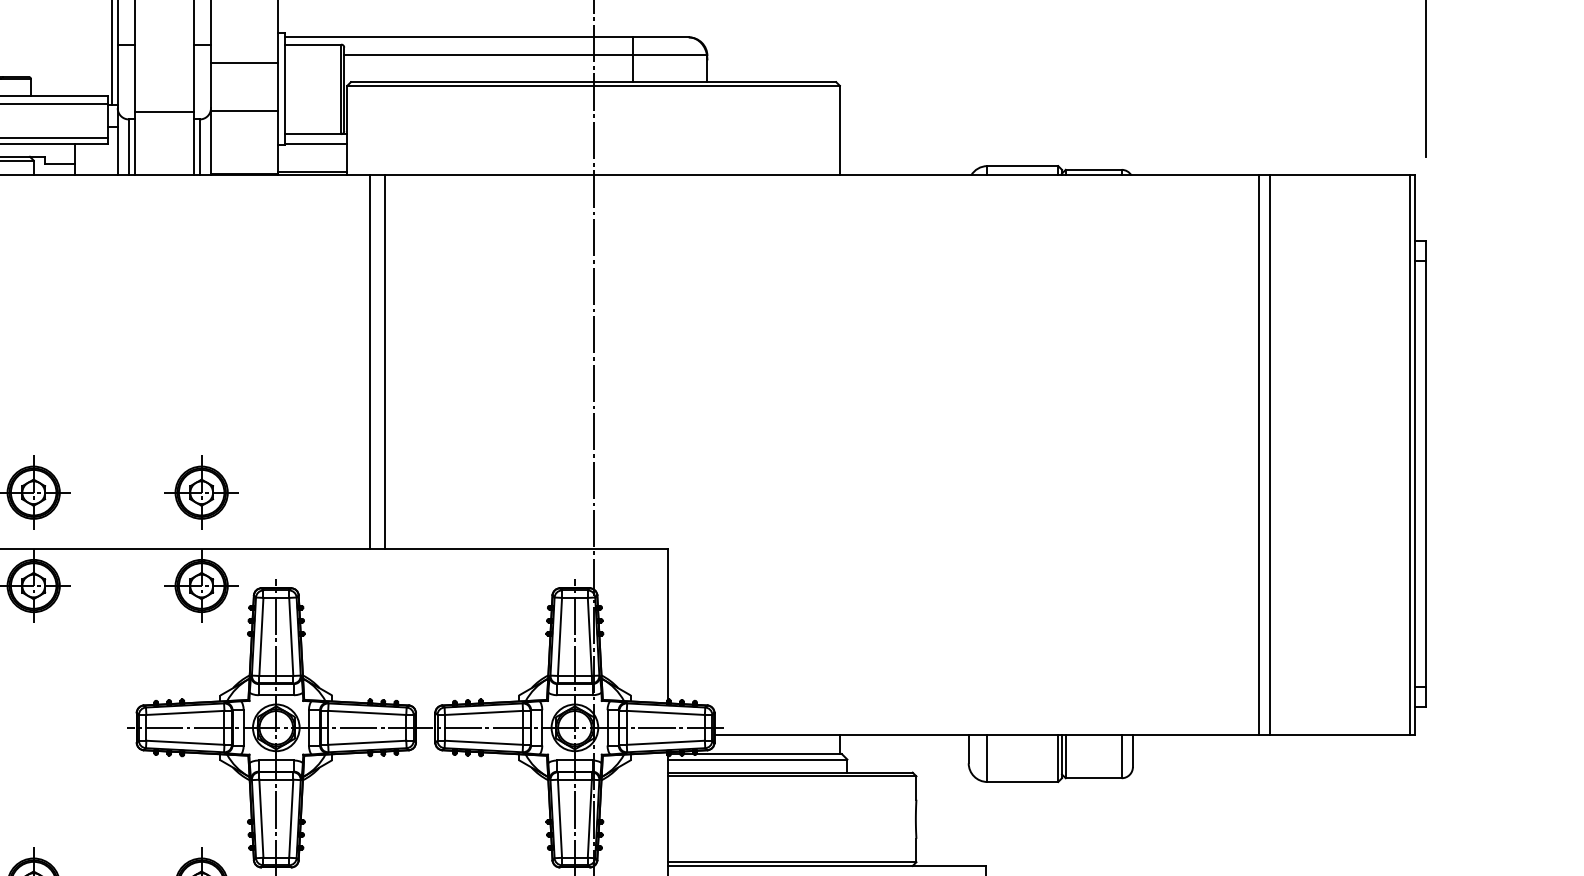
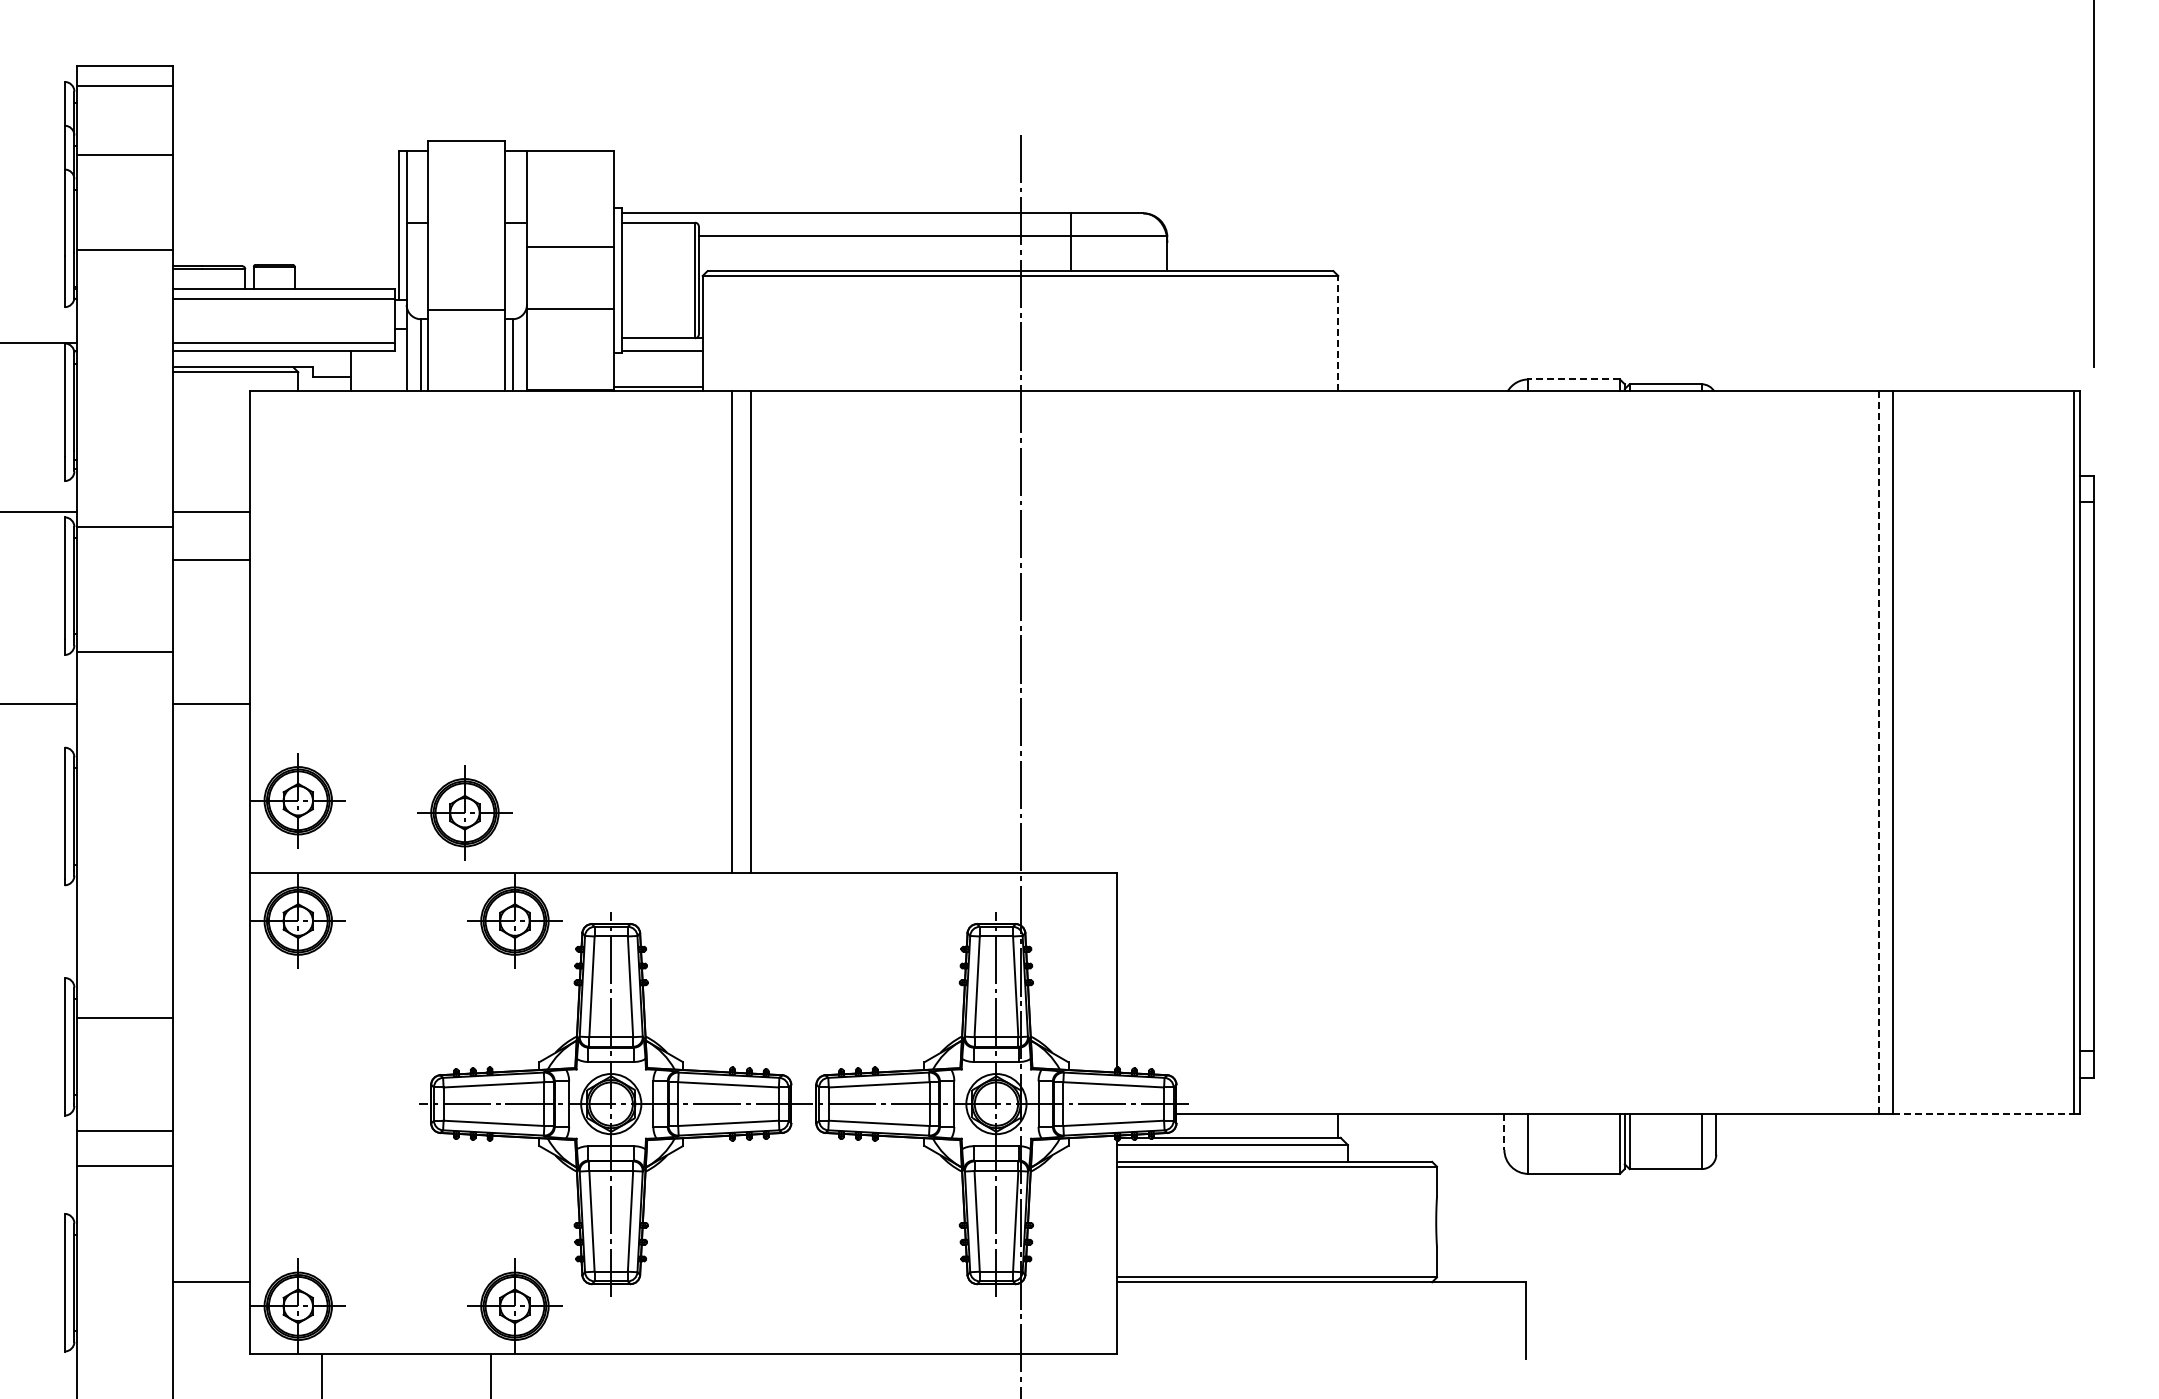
line: (840, 130) -> (1338, 333), solid -> dashed
line: (1023, 166) -> (1574, 379), solid -> dashed
line: (1259, 456) -> (1879, 753), solid -> dashed
part: (201, 492) -> (464, 812), moved
line: (1340, 735) -> (1983, 1113), solid -> dashed
line: (968, 749) -> (1504, 1132), solid -> dashed

